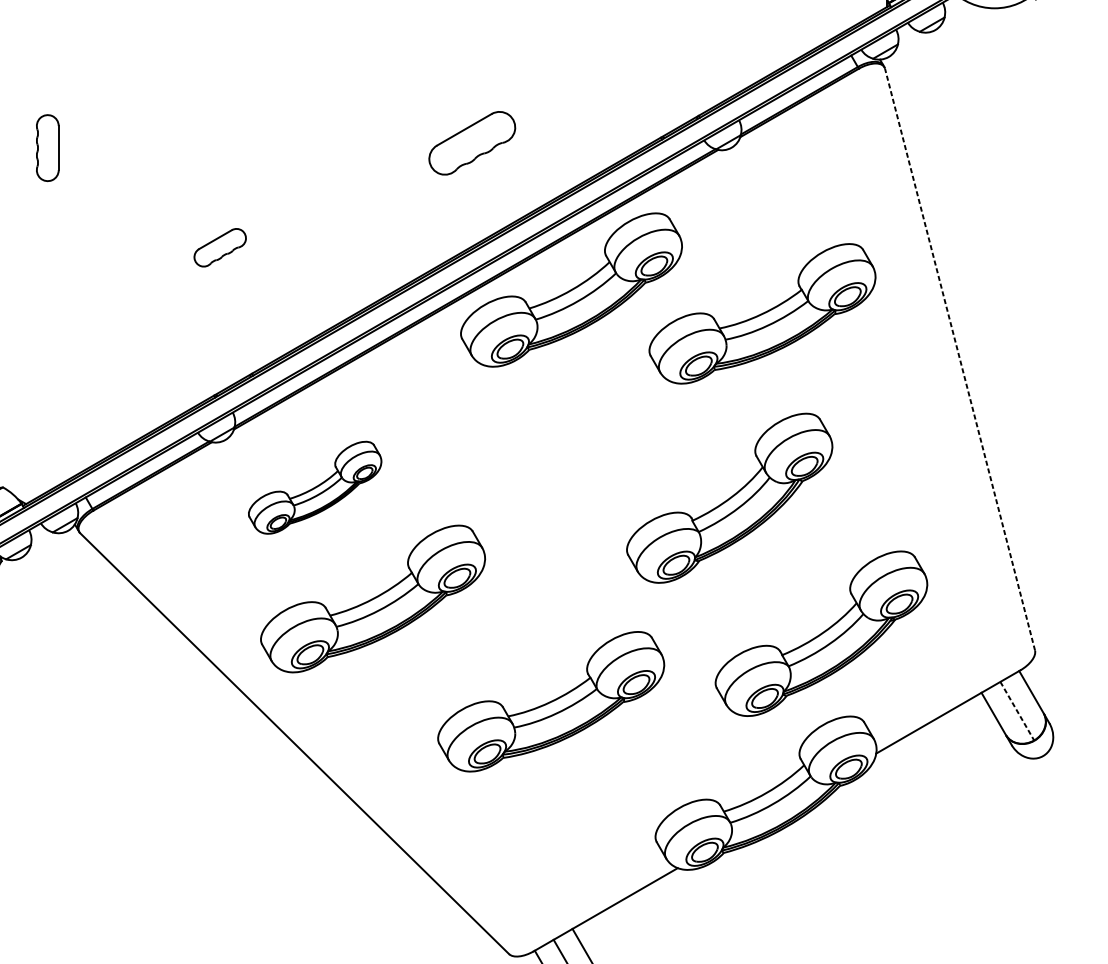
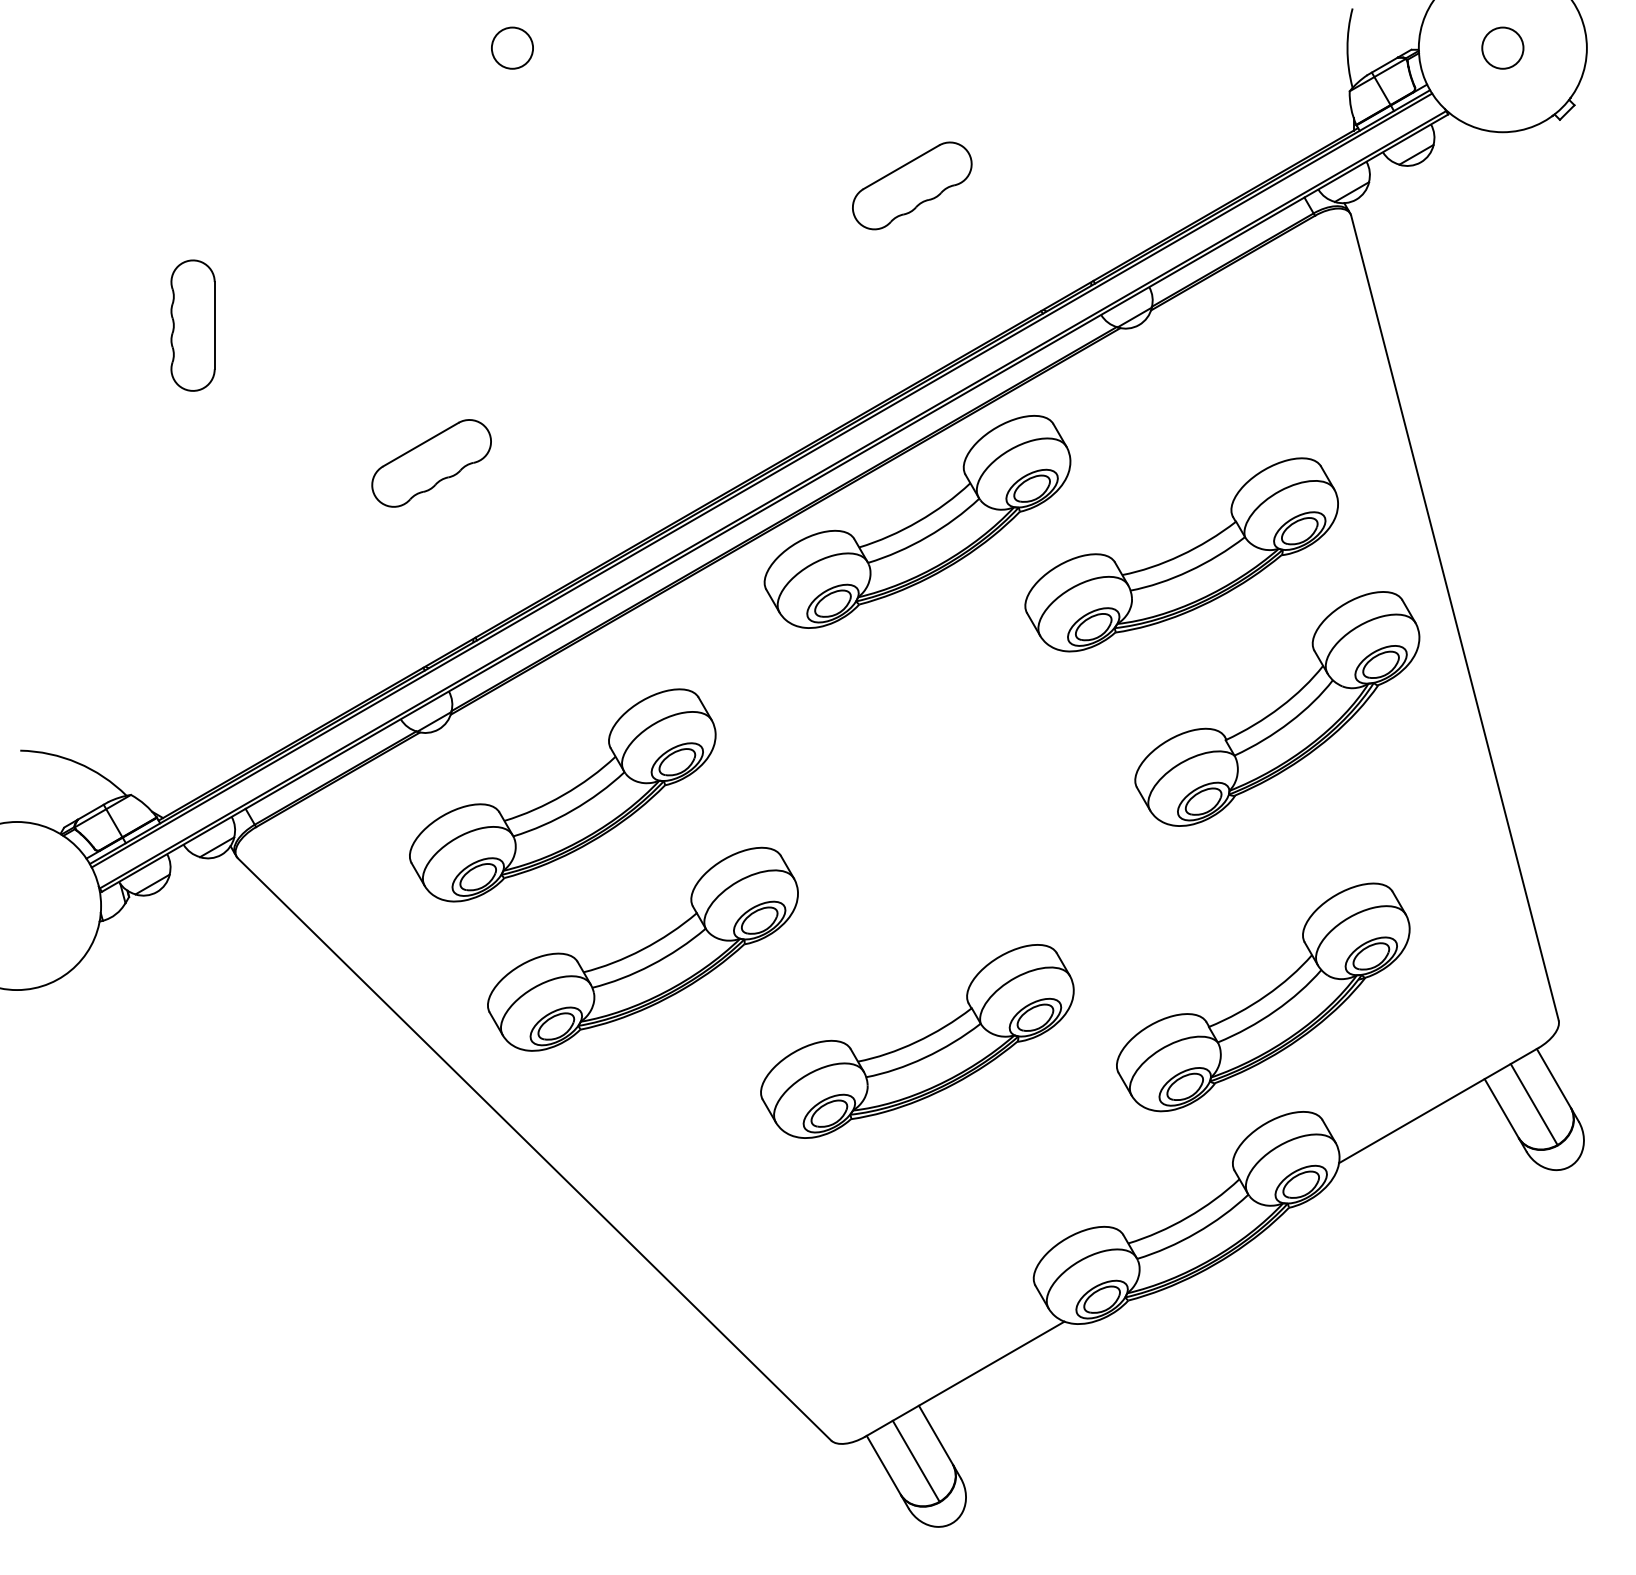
part: (472, 142) -> (912, 185), moved
part: (47, 148) -> (192, 325), size x1.43
part: (220, 247) -> (431, 463), size x1.67
line: (959, 359) -> (1454, 618), dashed -> solid
part: (314, 487) -> (562, 795), size x1.67
part: (729, 497) -> (1277, 708), moved
part: (551, 701) -> (917, 1041), moved
line: (1017, 711) -> (1534, 1105), dashed -> solid

